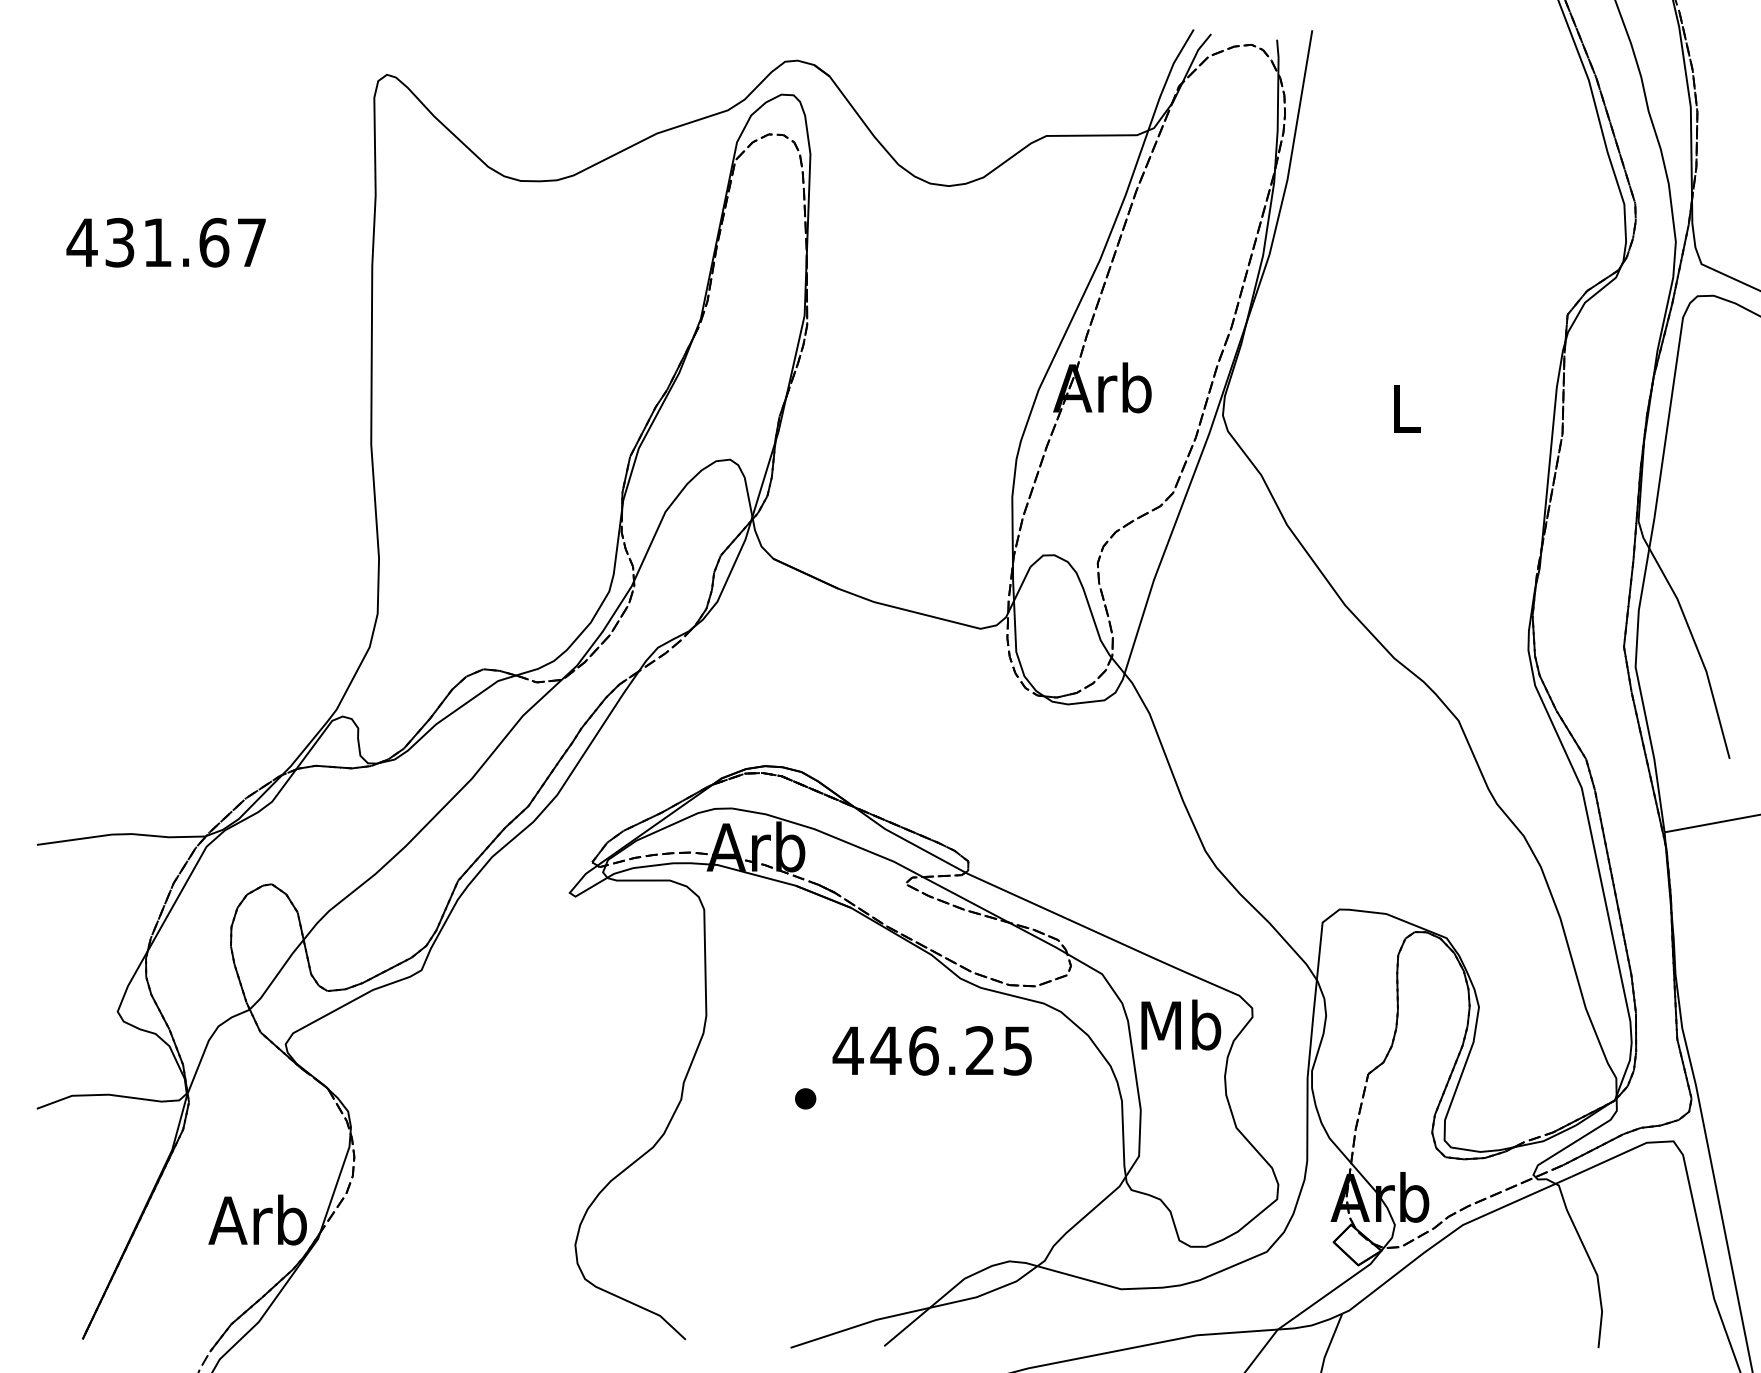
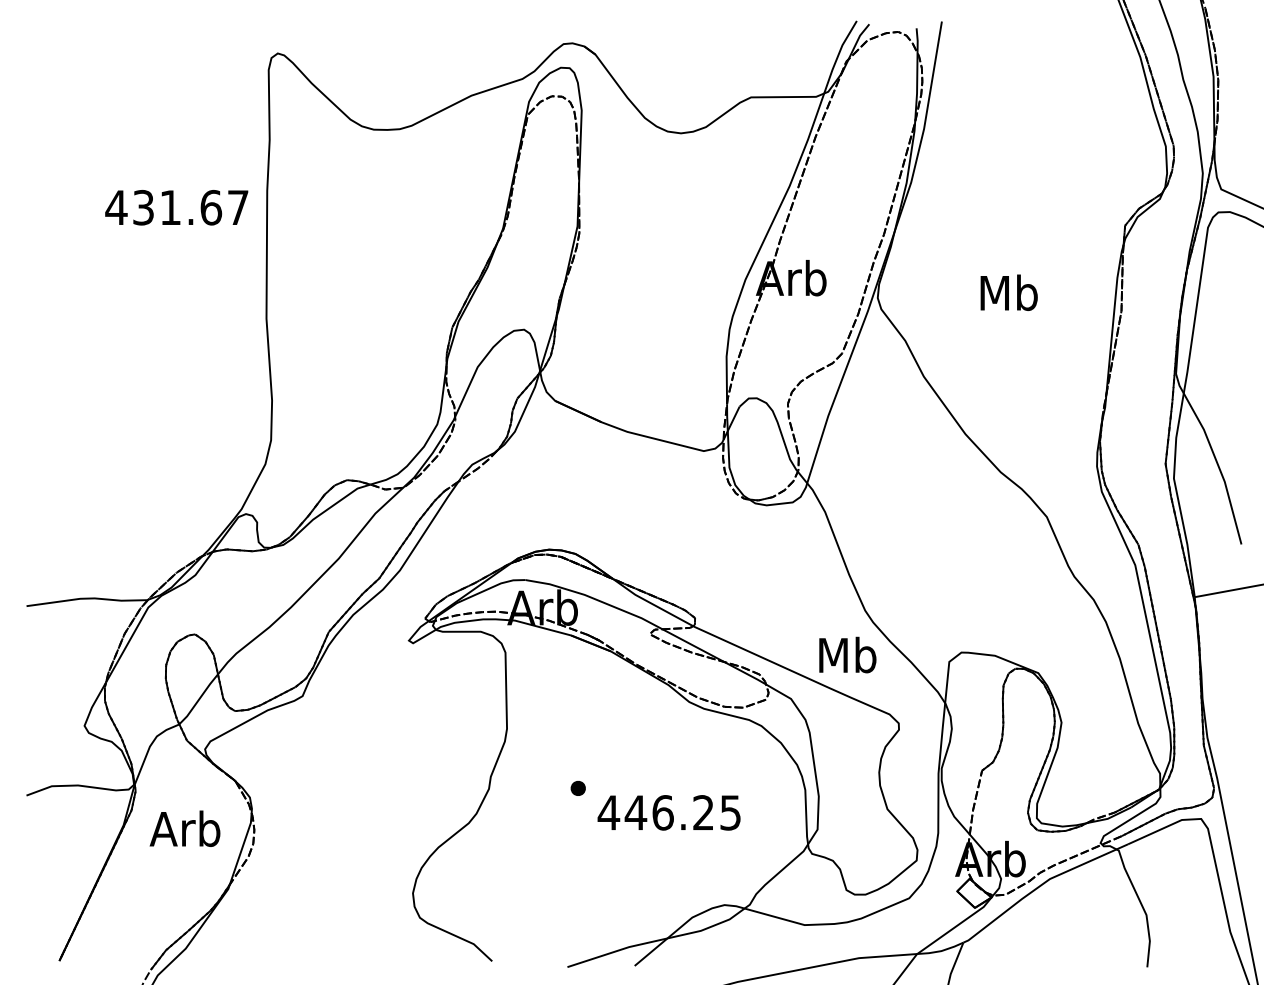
text: (165, 242) -> (176, 207), moved
text: (1405, 407) -> (1008, 292), L -> Mb
text: (1181, 1024) -> (848, 654), moved
text: (931, 1050) -> (668, 812), moved
text: (257, 1219) -> (184, 828), moved

